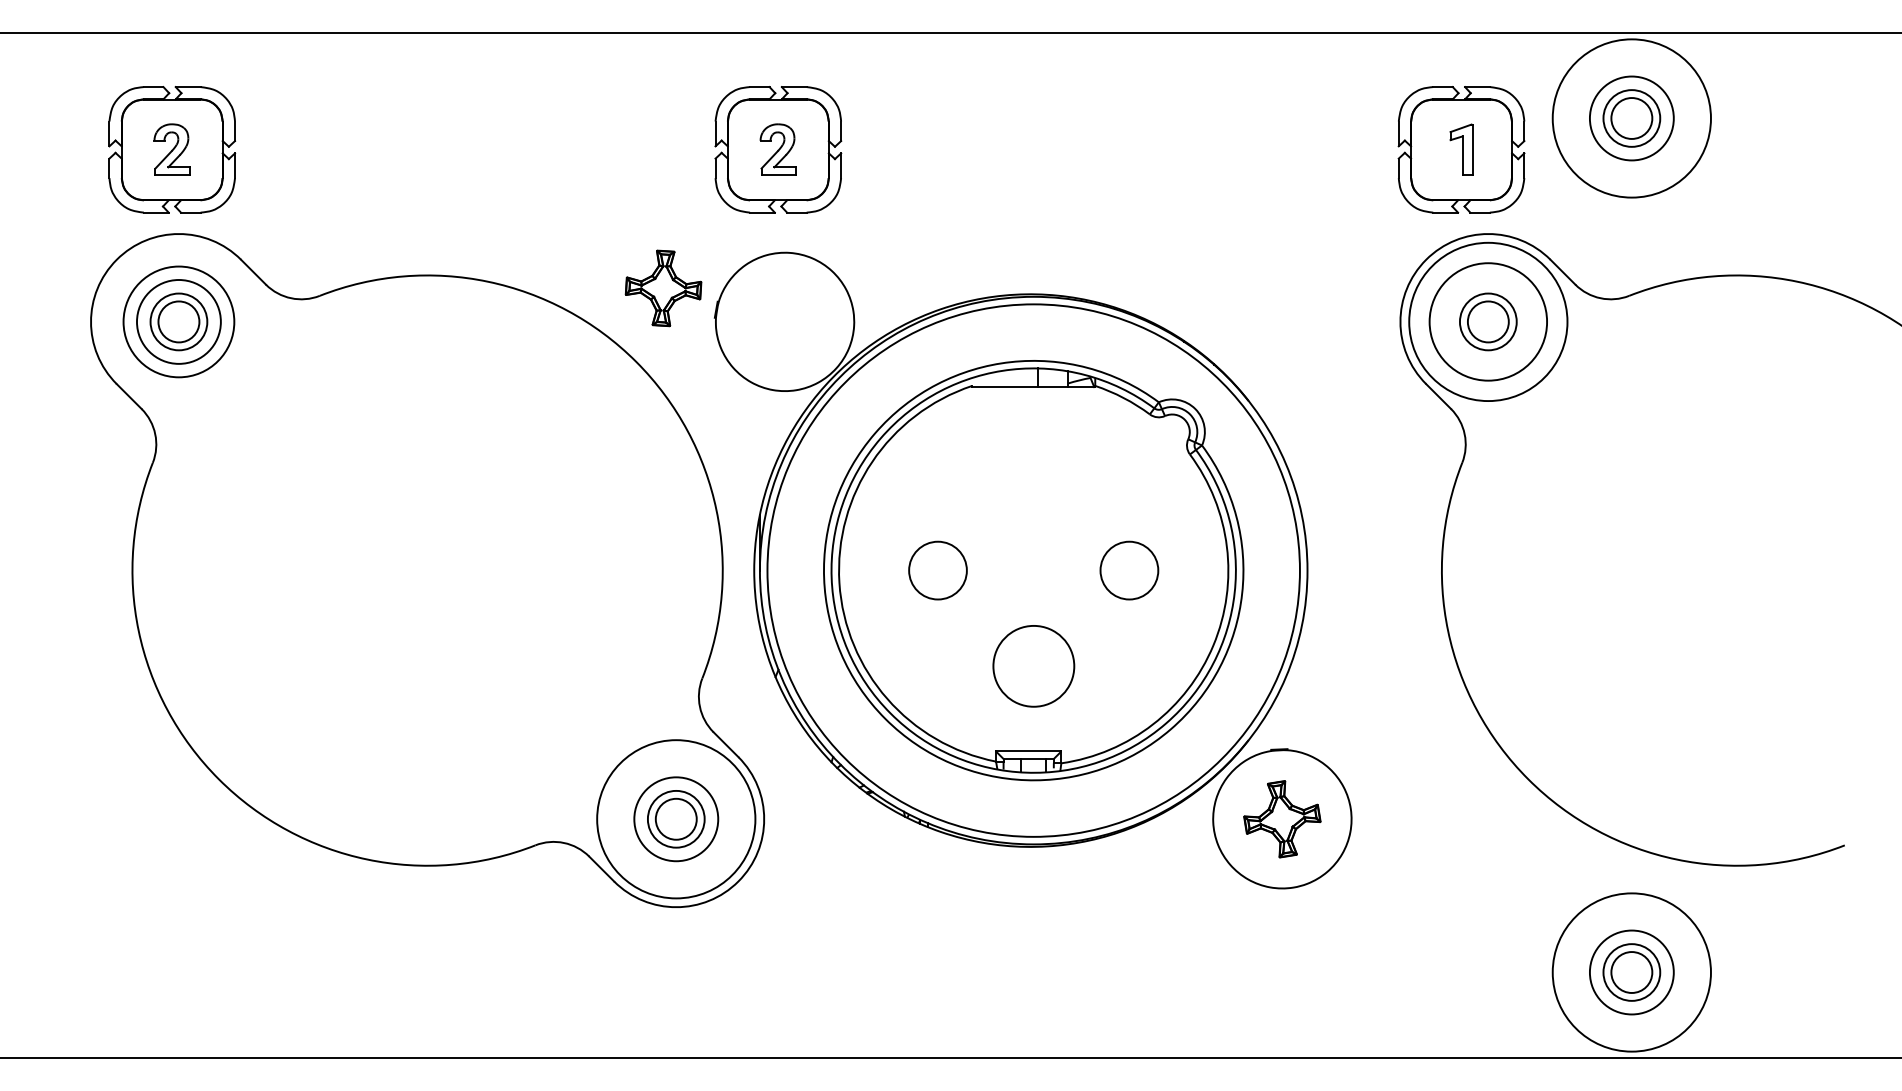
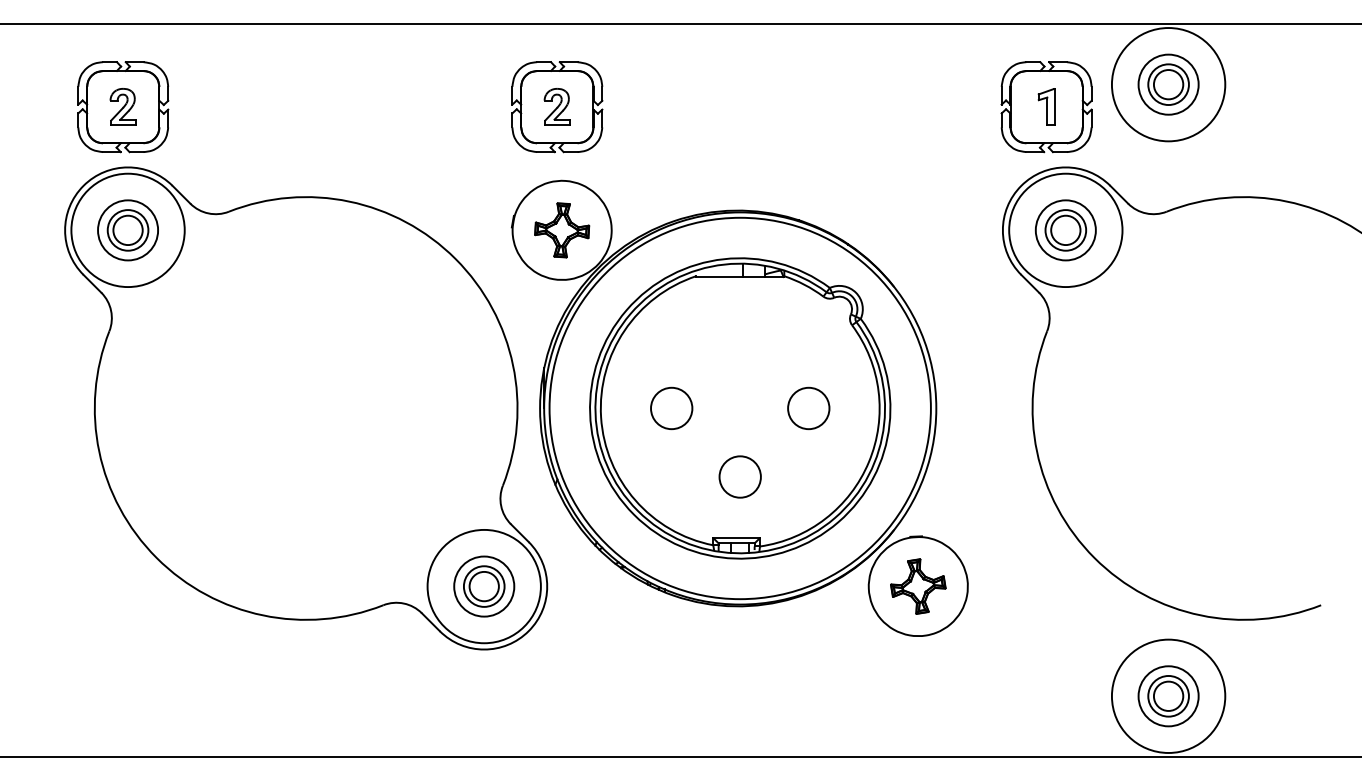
part: (664, 288) -> (562, 230), moved
circle: (178, 322) -> (127, 230), size x1.43
circle: (1487, 322) -> (1065, 230), size x0.71
circle: (1032, 665) -> (739, 476), size x0.71

